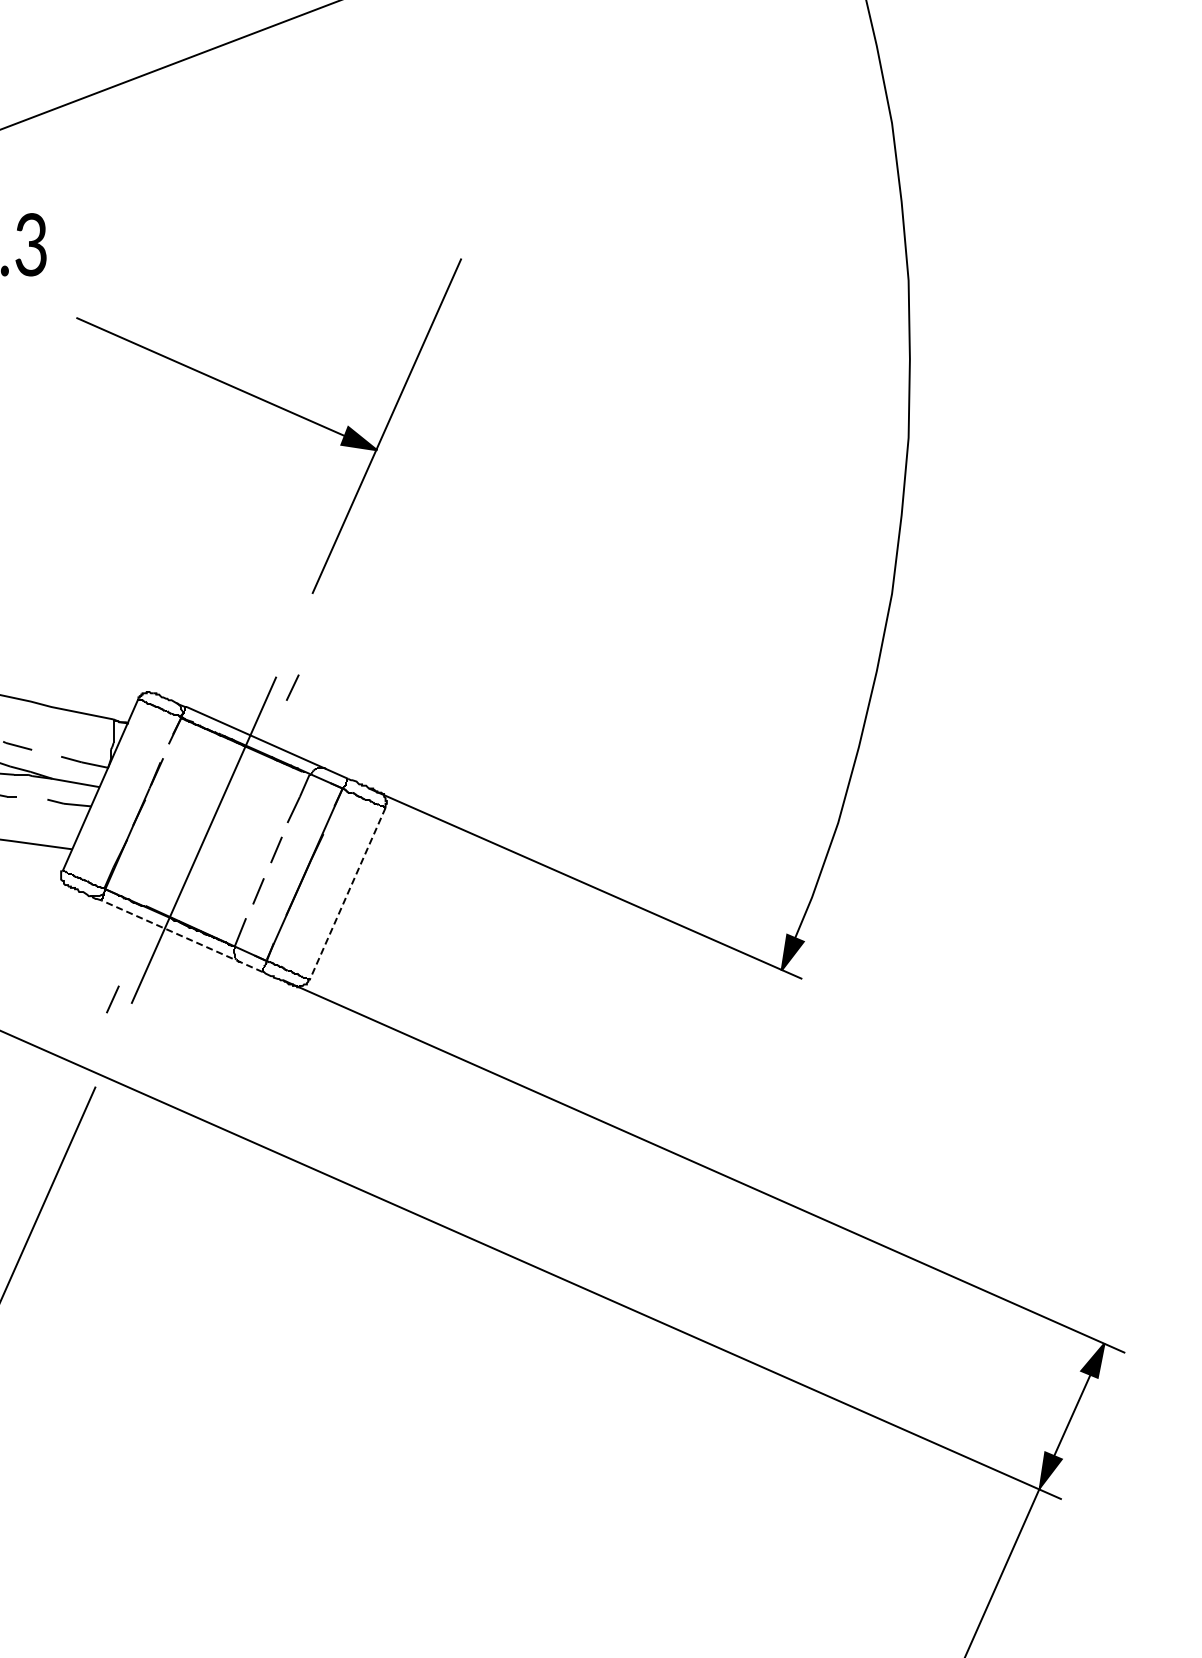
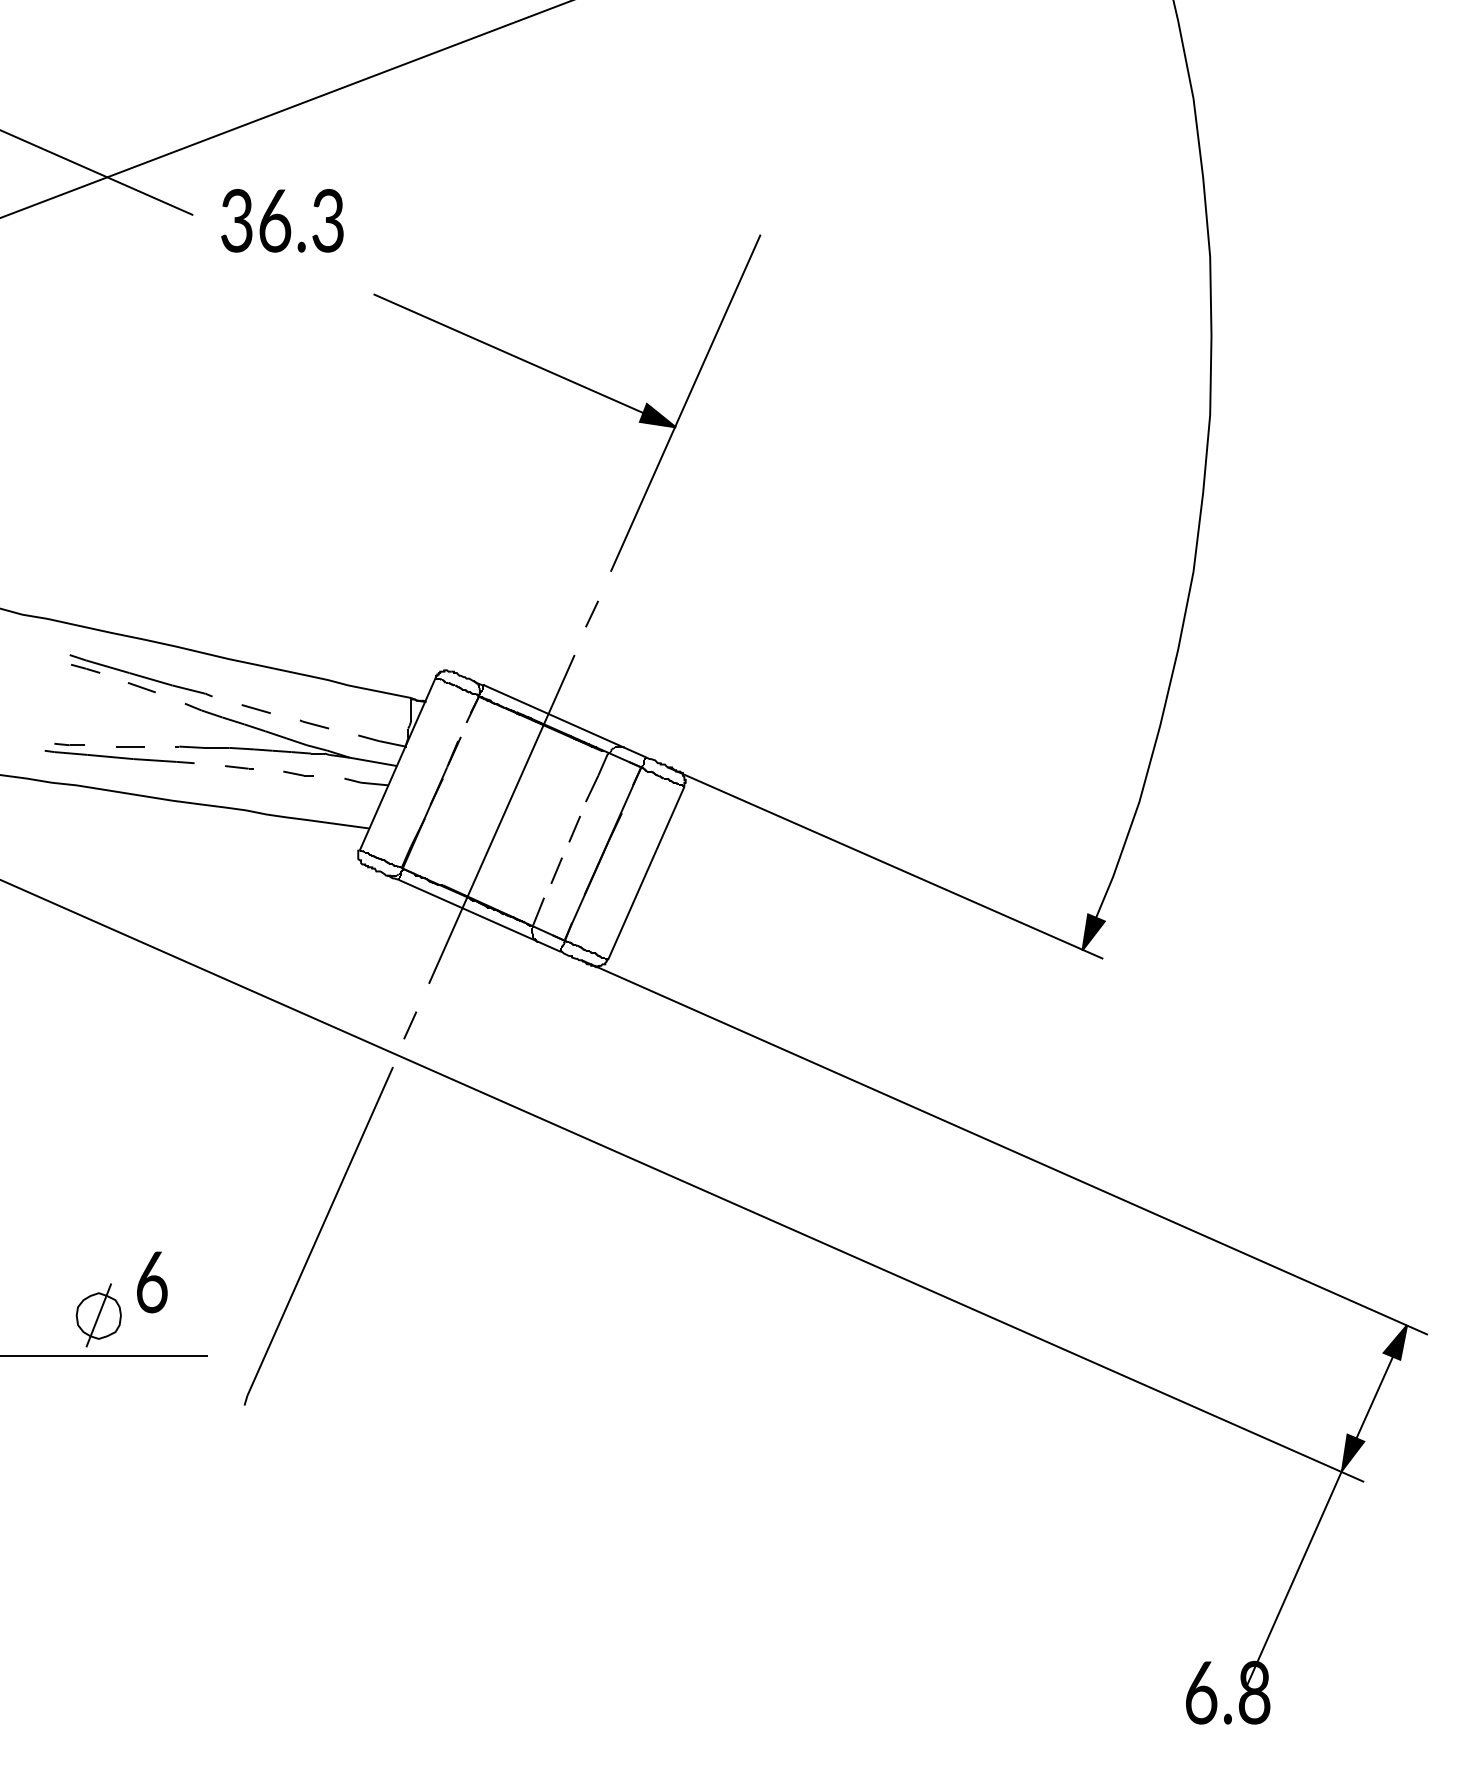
line: (292, 687) -> (591, 613), moved
line: (347, 894) -> (646, 873), dashed -> solid
line: (181, 935) -> (479, 915), dashed -> solid
line: (113, 999) -> (410, 1025), moved

